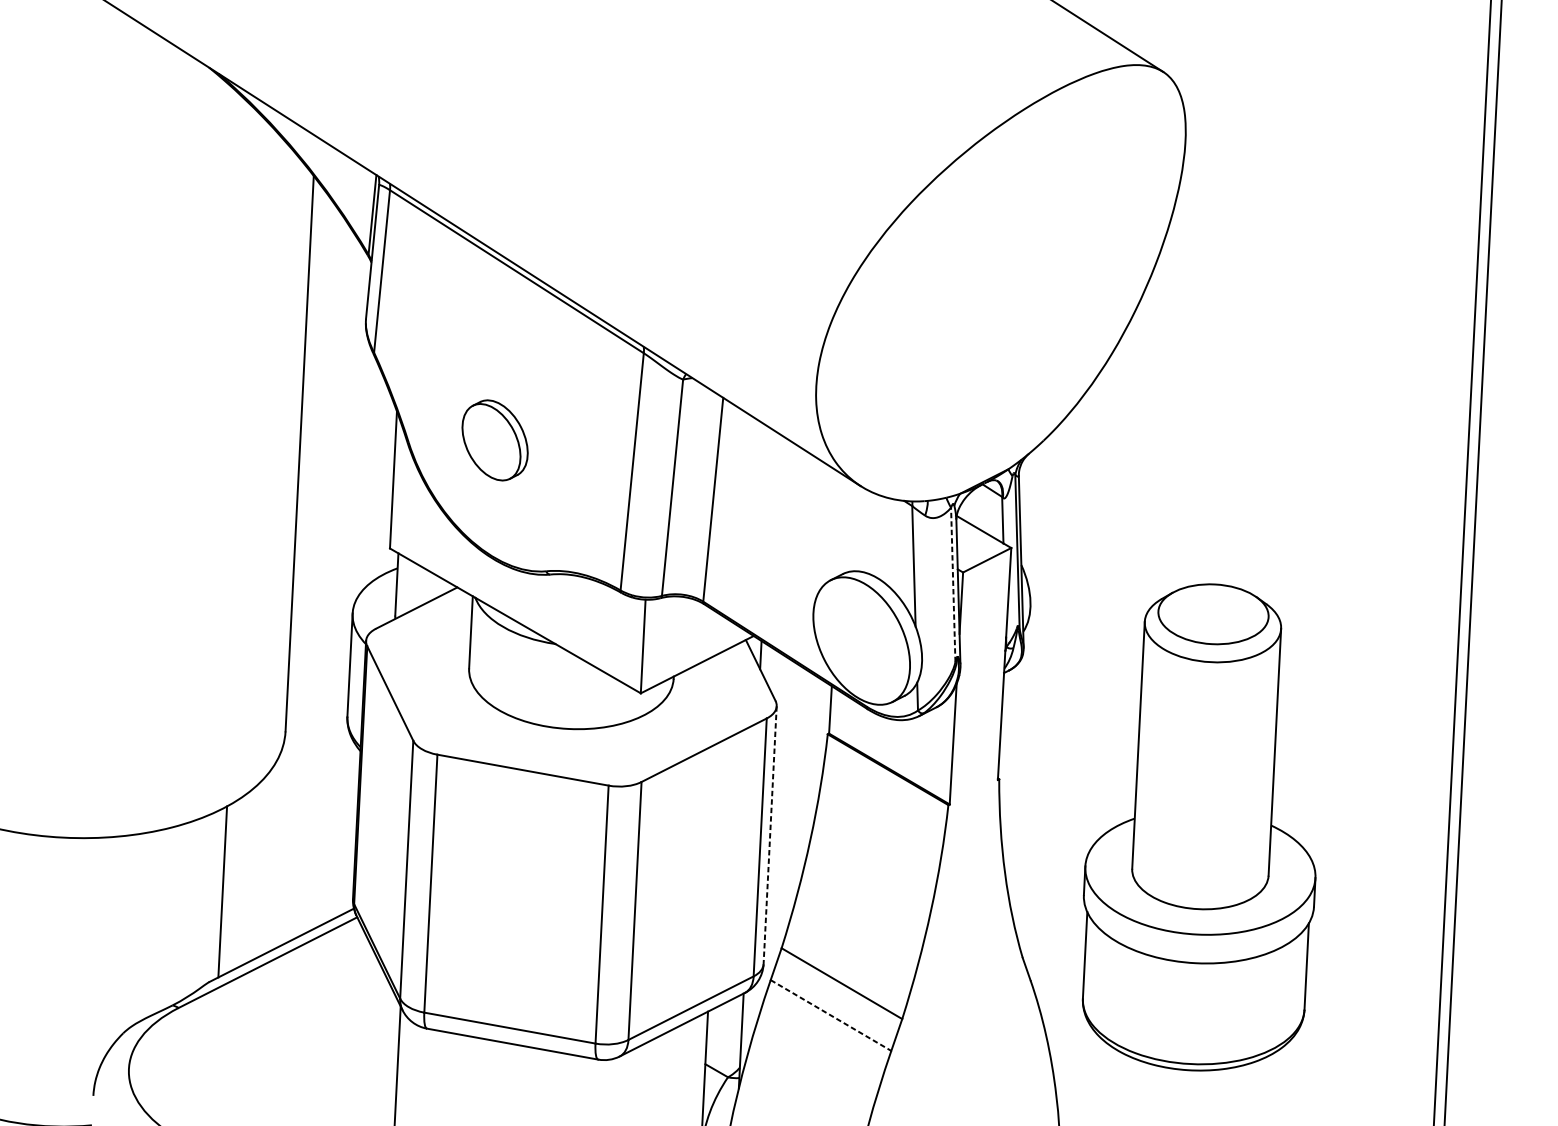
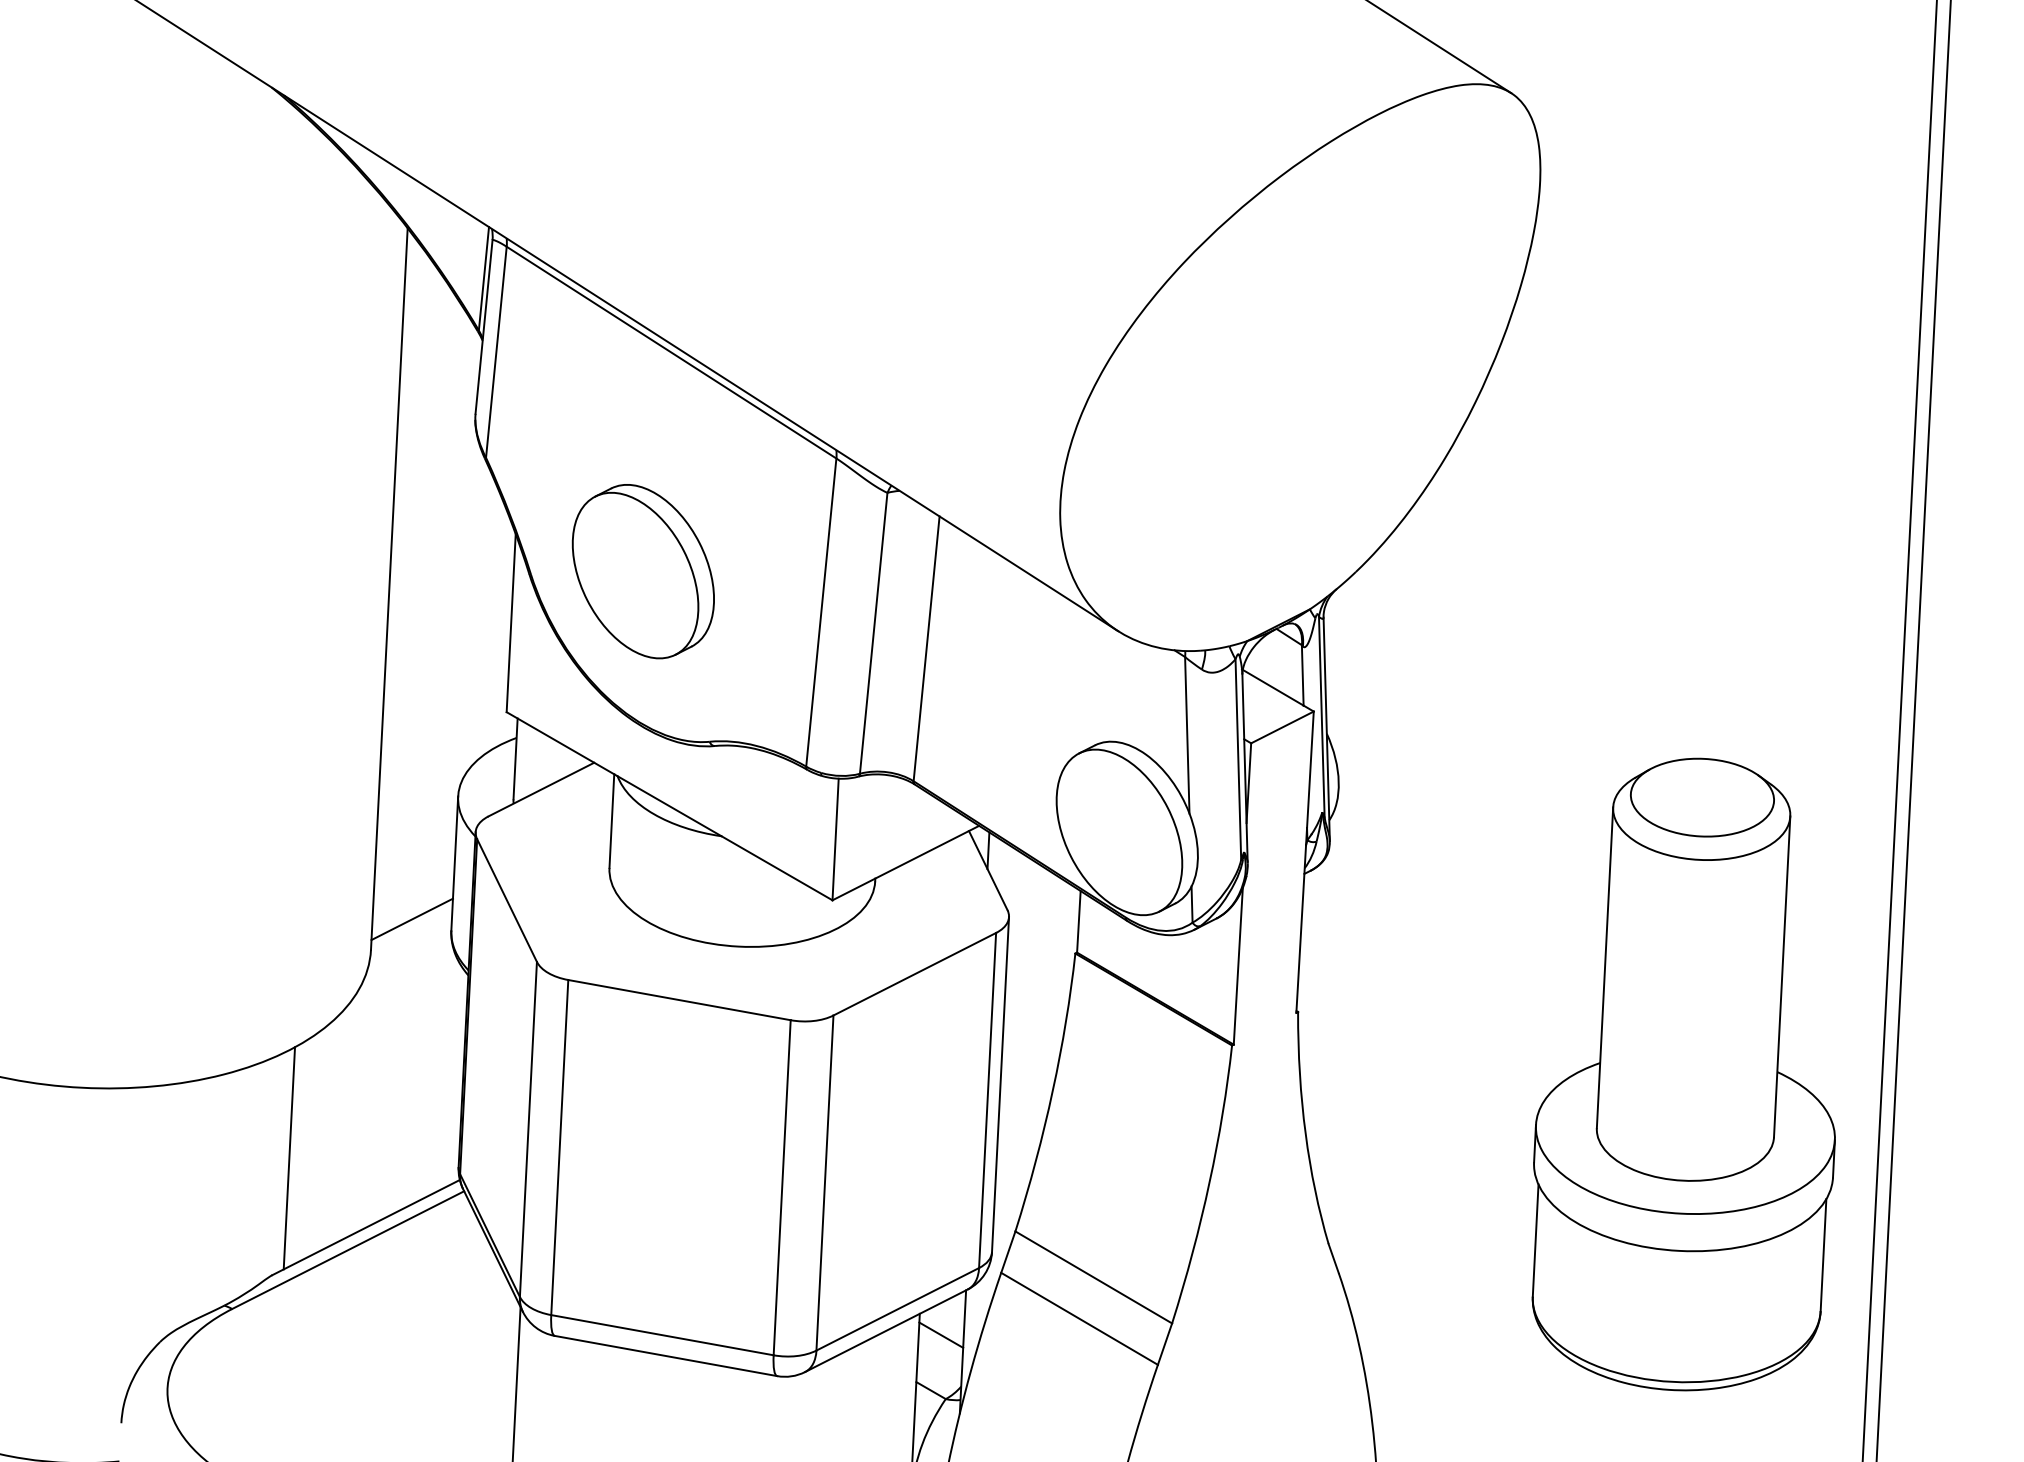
part: (494, 440) -> (642, 571), size x1.67
line: (953, 584) -> (1238, 759), dashed -> solid
line: (316, 708) -> (411, 919), added
part: (1198, 827) -> (1683, 1074), moved
line: (770, 835) -> (1000, 1084), dashed -> solid
line: (830, 1015) -> (1079, 1318), dashed -> solid
line: (724, 1027) -> (941, 1334), added

